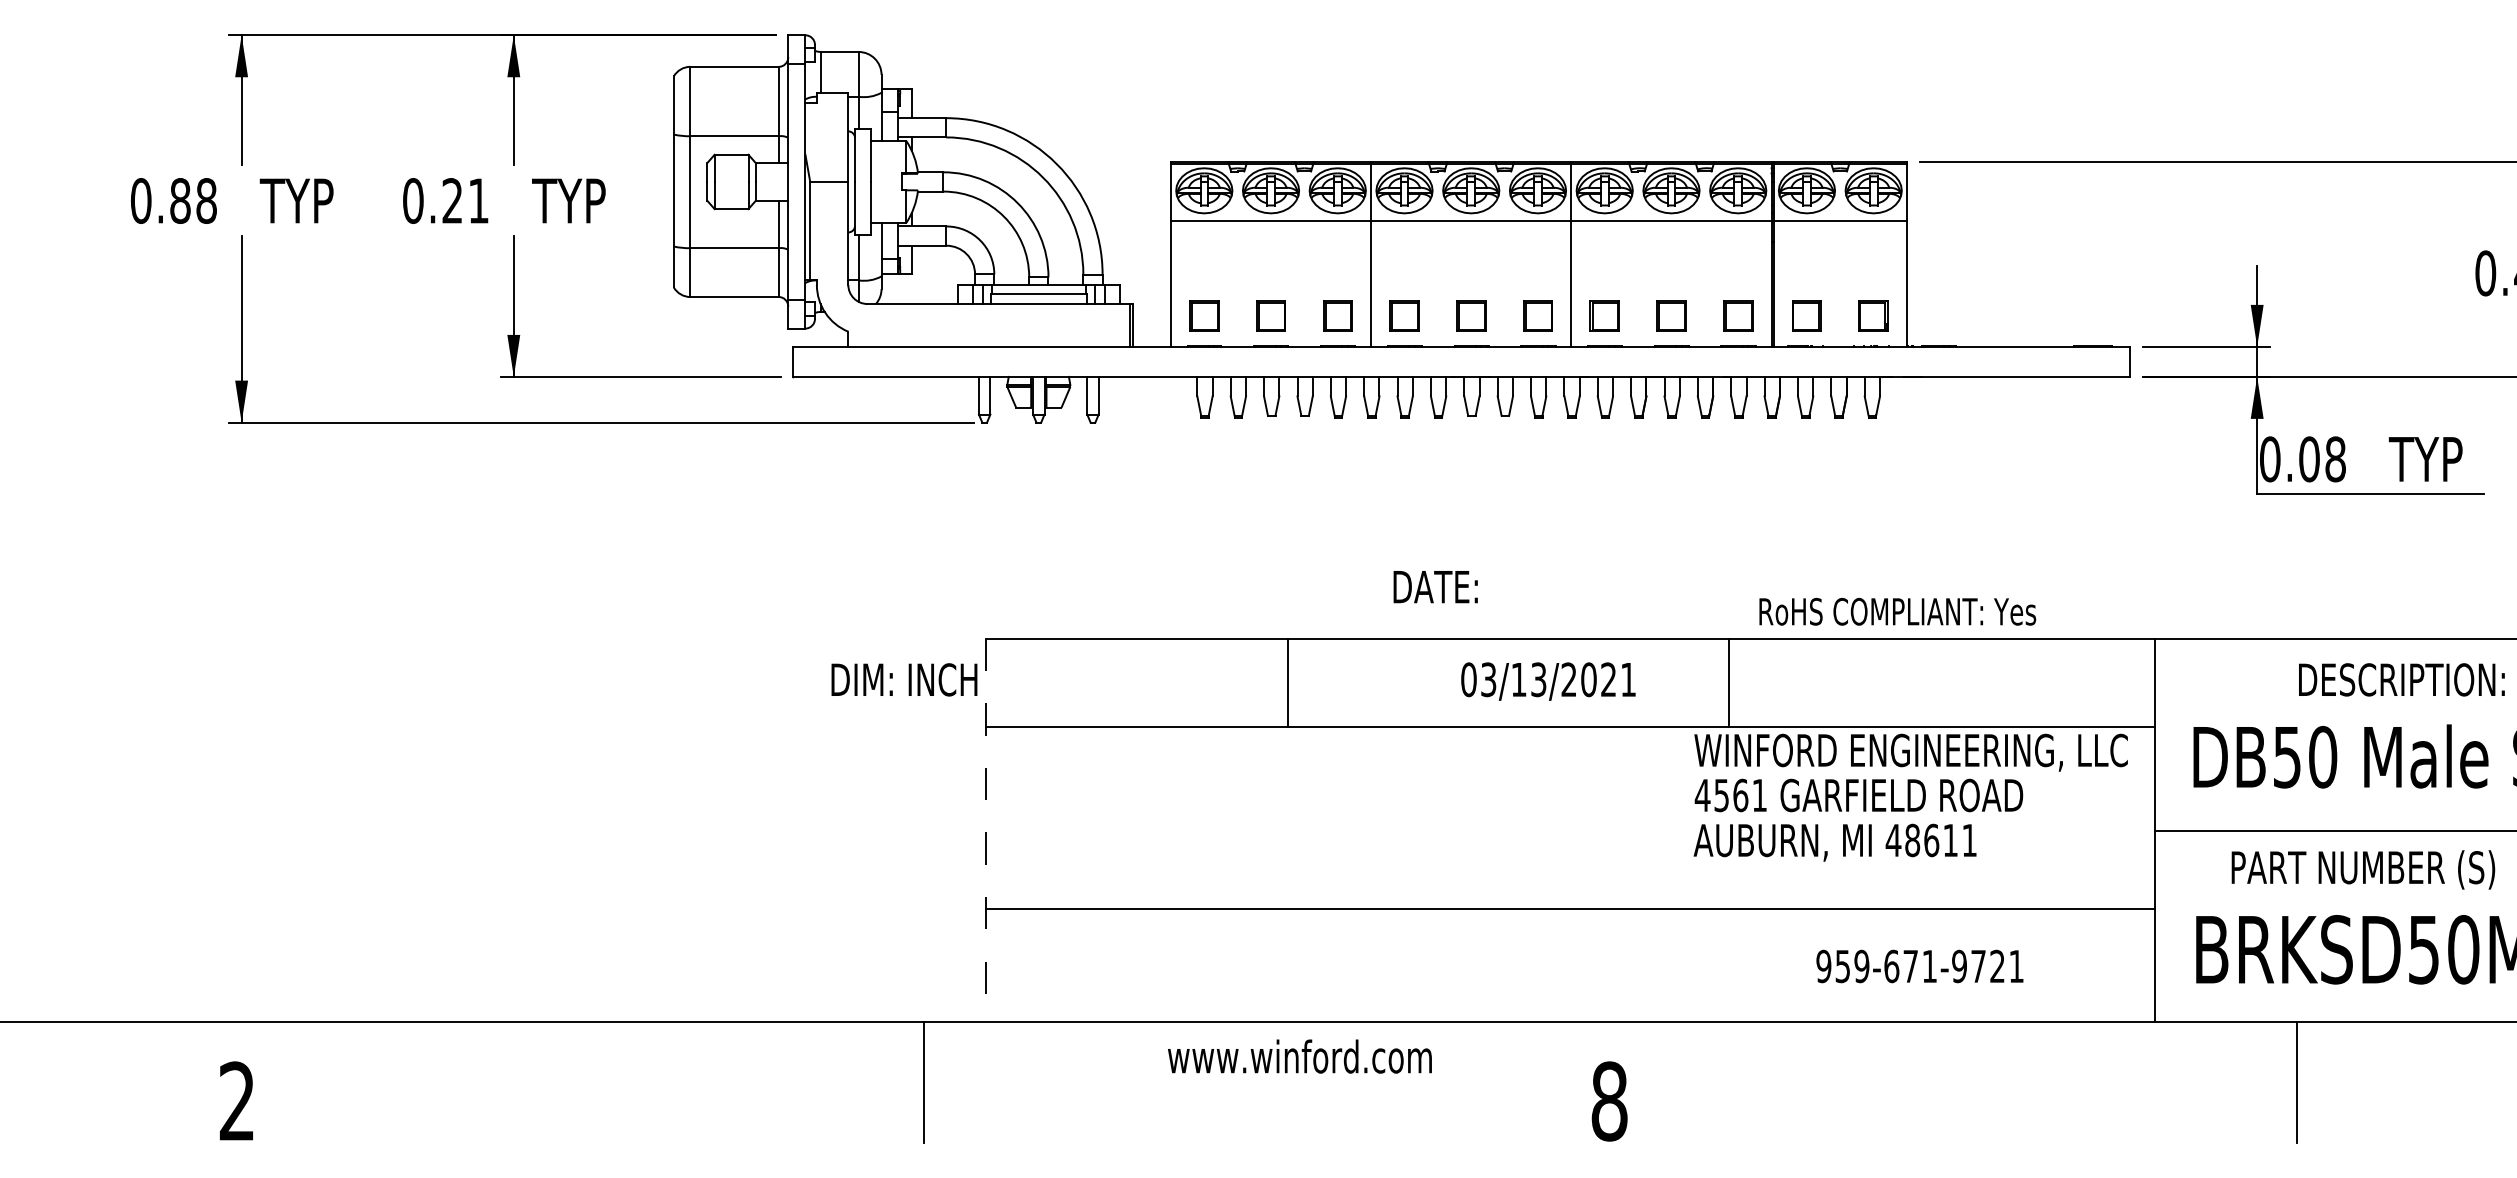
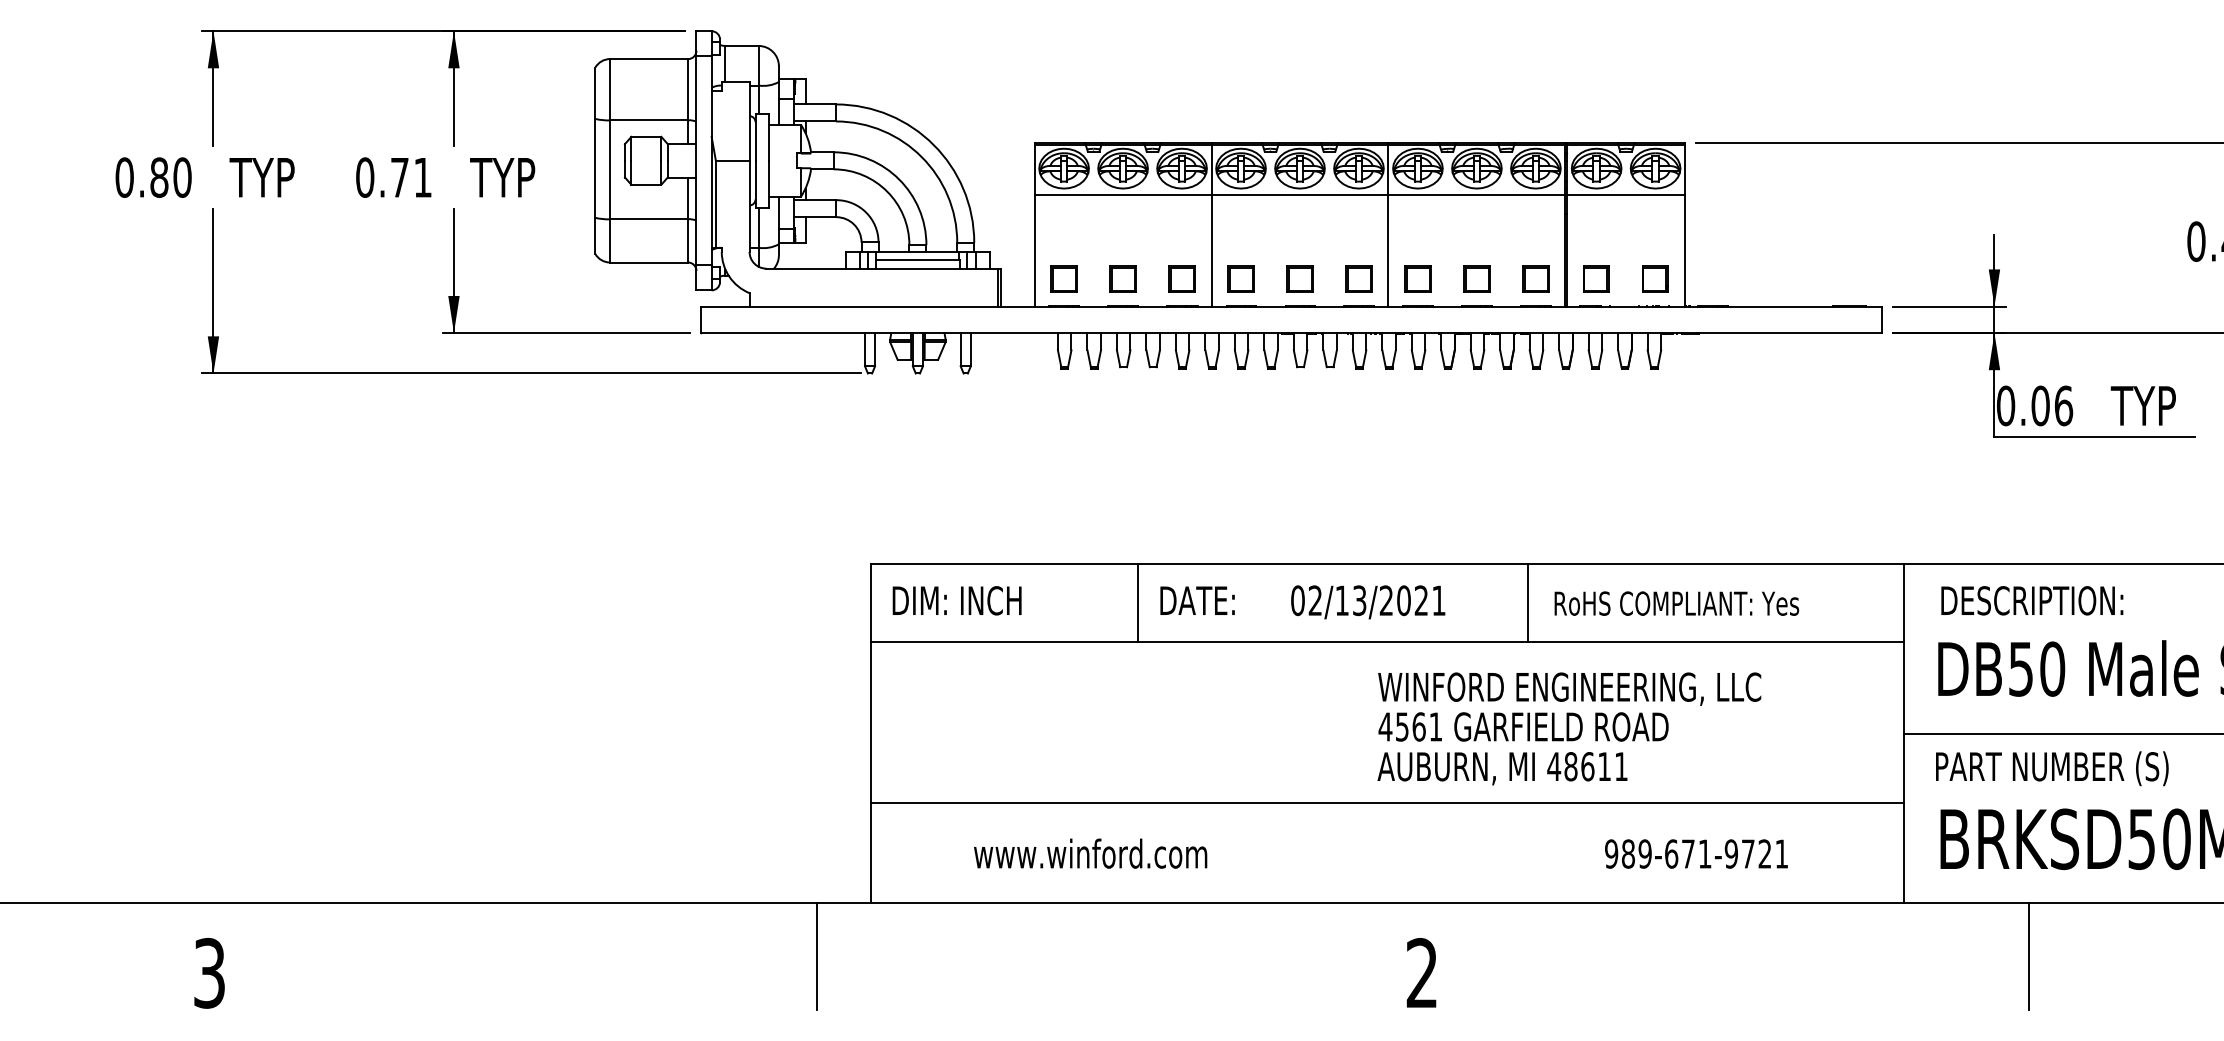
text: (206, 200) -> (182, 177), 0.88 -> 0.80
text: (452, 200) -> (399, 177), 0.21 -> 0.71
text: (2335, 458) -> (2063, 405), 0.08 -> 0.06
text: (1435, 586) -> (1197, 600), moved
text: (1897, 611) -> (1676, 603), moved
text: (903, 679) -> (956, 600), moved
text: (1487, 679) -> (1314, 600), 03/13/2021 -> 02/13/2021
text: (2402, 679) -> (2032, 600), moved
text: (1910, 797) -> (1569, 728), moved
line: (986, 831) -> (871, 734), dashed -> solid
text: (2363, 869) -> (2052, 768), moved
text: (1843, 965) -> (1628, 853), 959-671-9721 -> 989-671-9721
text: (1299, 1056) -> (1090, 853), moved
text: (1609, 1100) -> (1422, 972), 8 -> 2
text: (237, 1101) -> (209, 973), 2 -> 3

